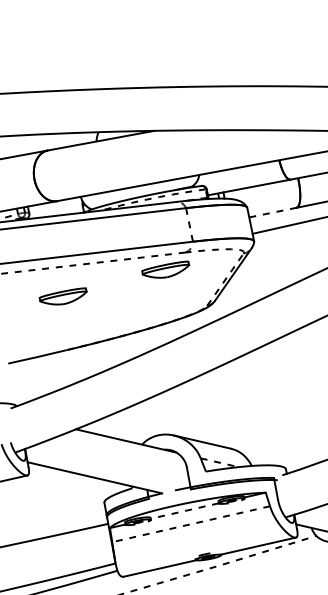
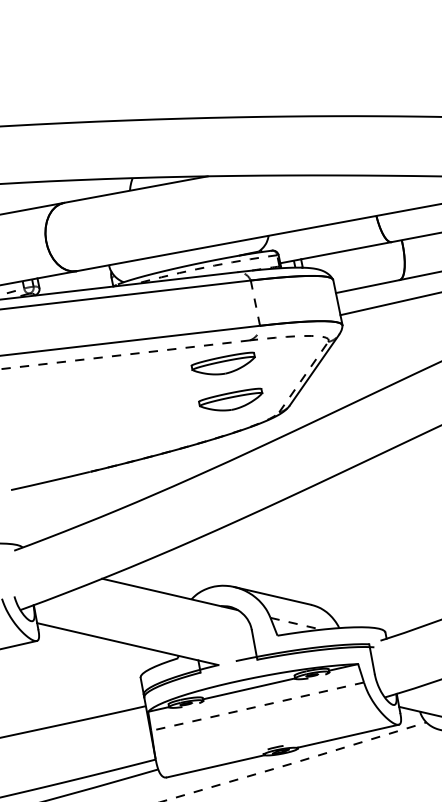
line: (273, 212) -> (368, 286), dashed -> solid
part: (62, 296) -> (229, 399), moved
line: (184, 511) -> (248, 689), dashed -> solid

